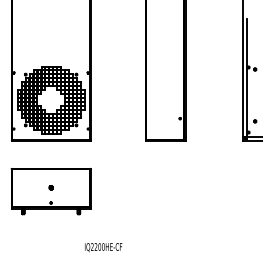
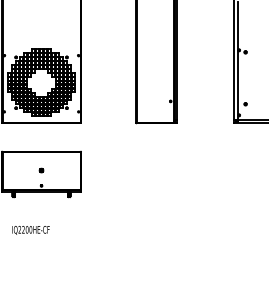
text: (103, 247) -> (30, 230), moved

